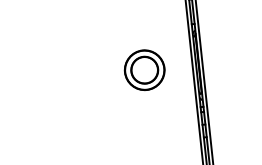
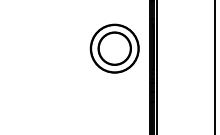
part: (144, 70) -> (114, 48), size x1.67

